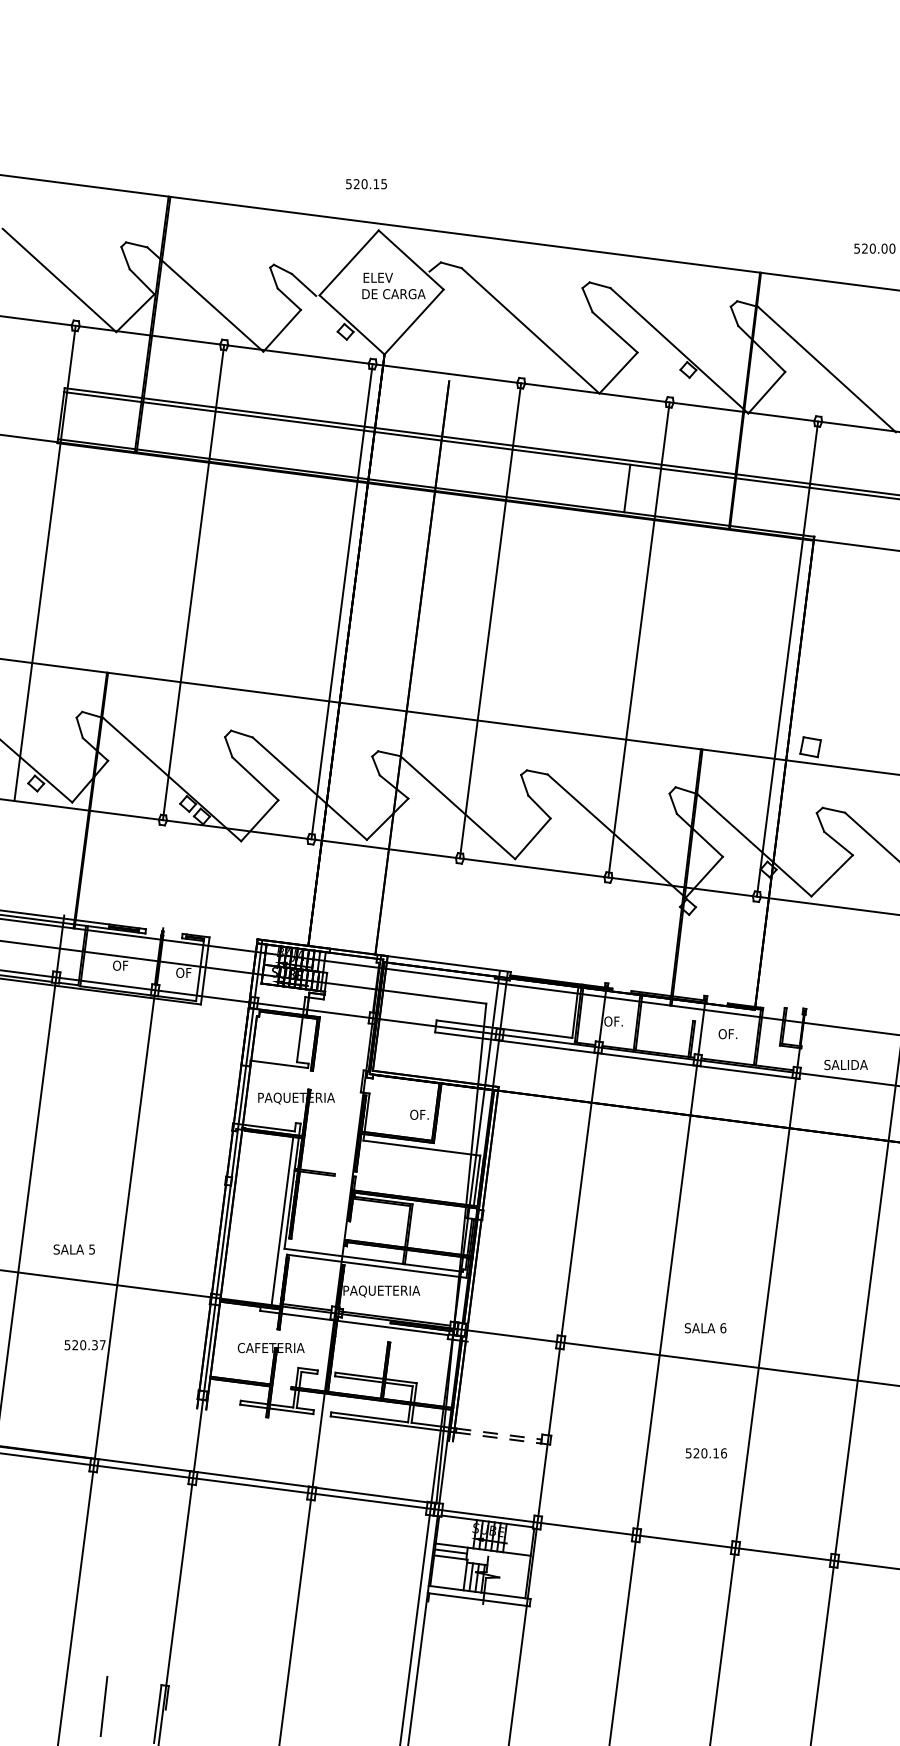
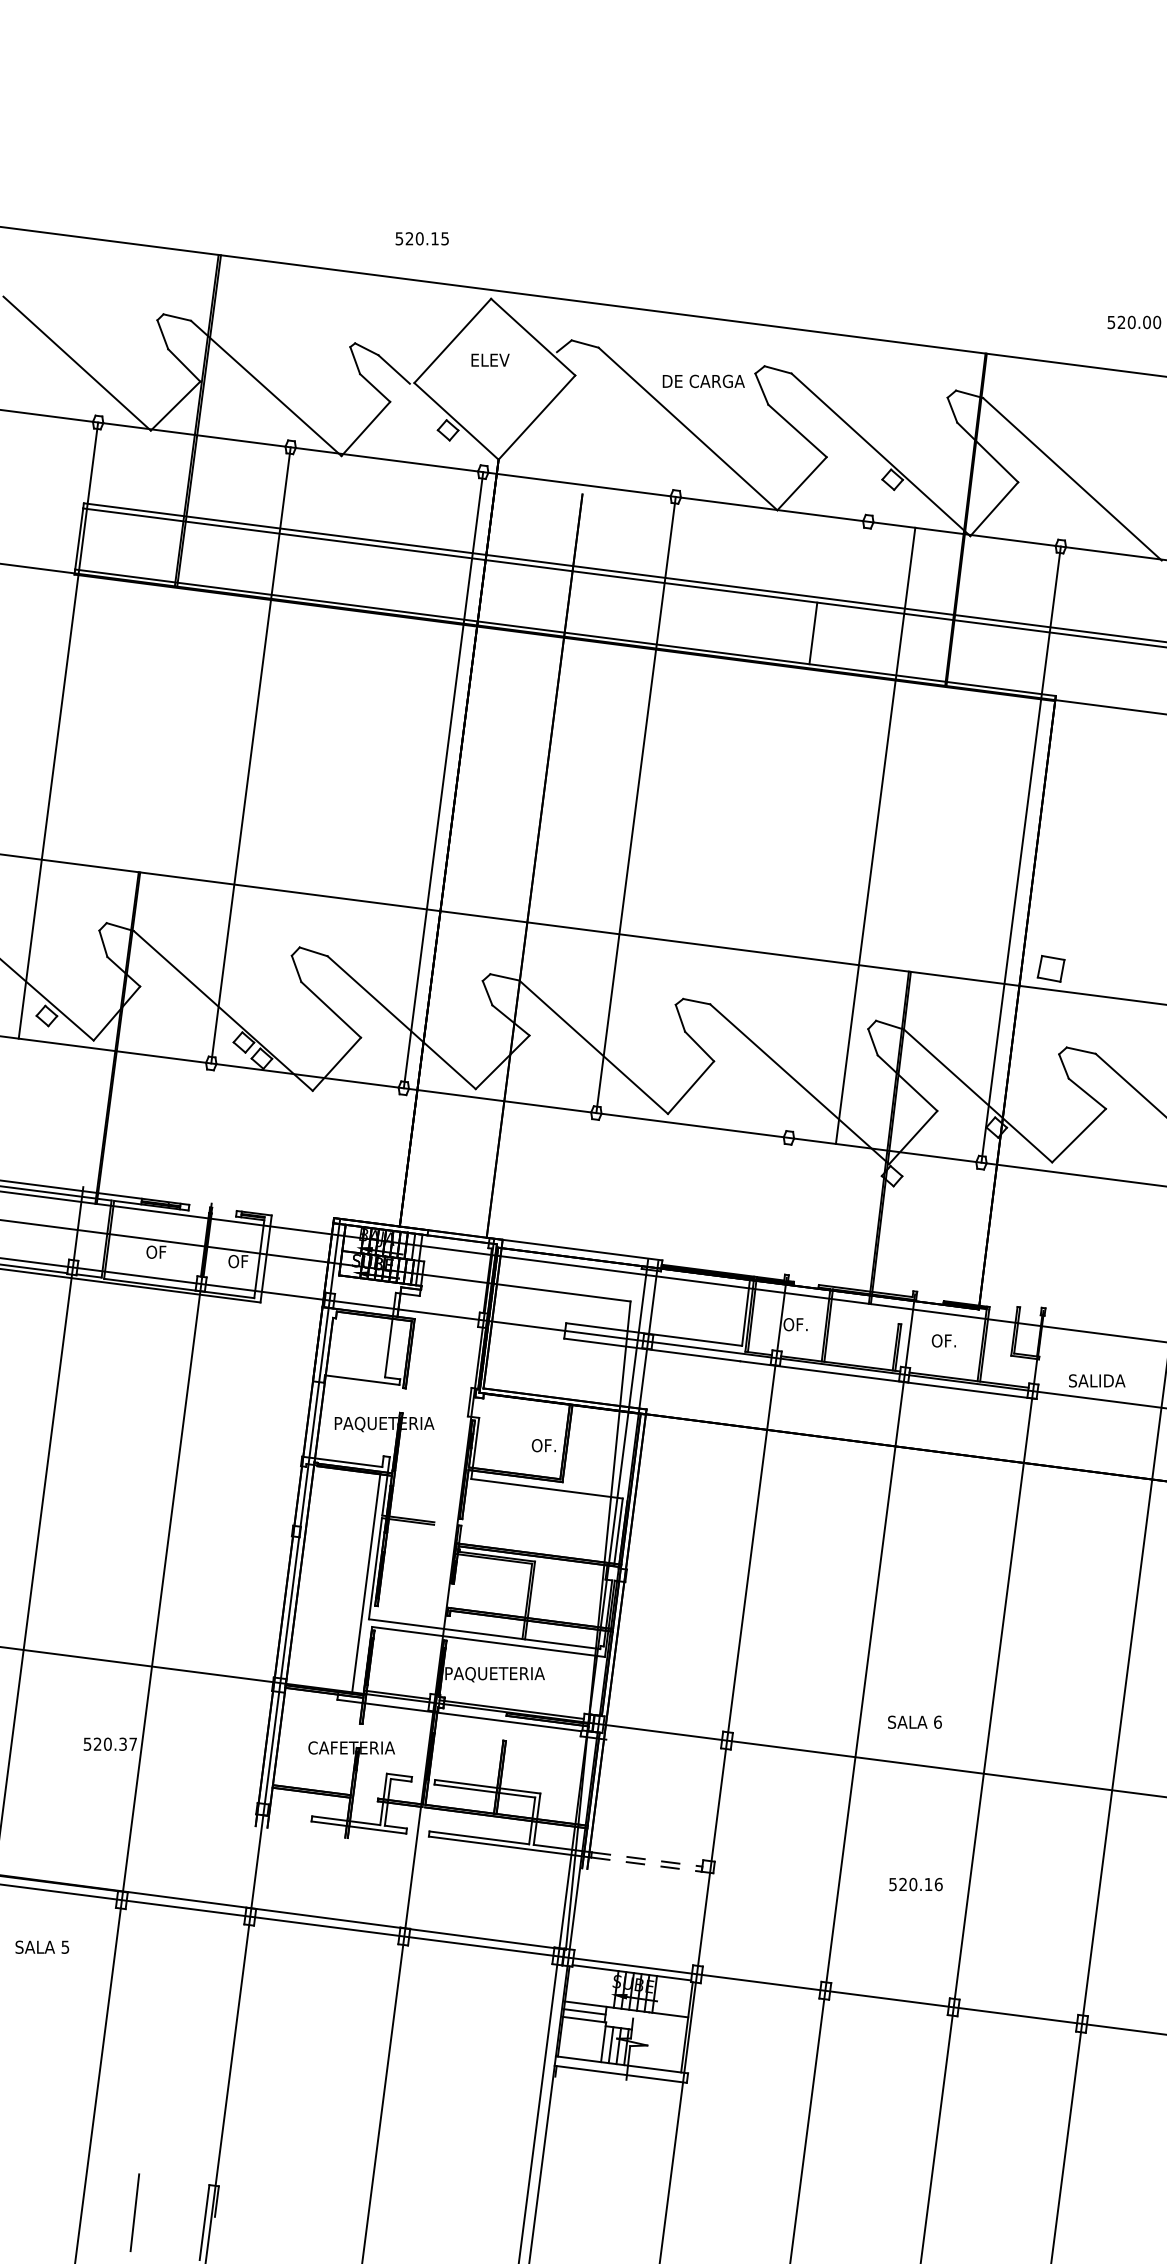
text: (365, 183) -> (421, 238), moved
text: (393, 294) -> (703, 381), moved
line: (638, 639) -> (875, 835), moved
text: (74, 1248) -> (42, 1946), moved

